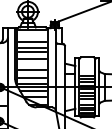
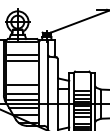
line: (32, 52) -> (22, 66), removed
line: (32, 59) -> (22, 73), removed

